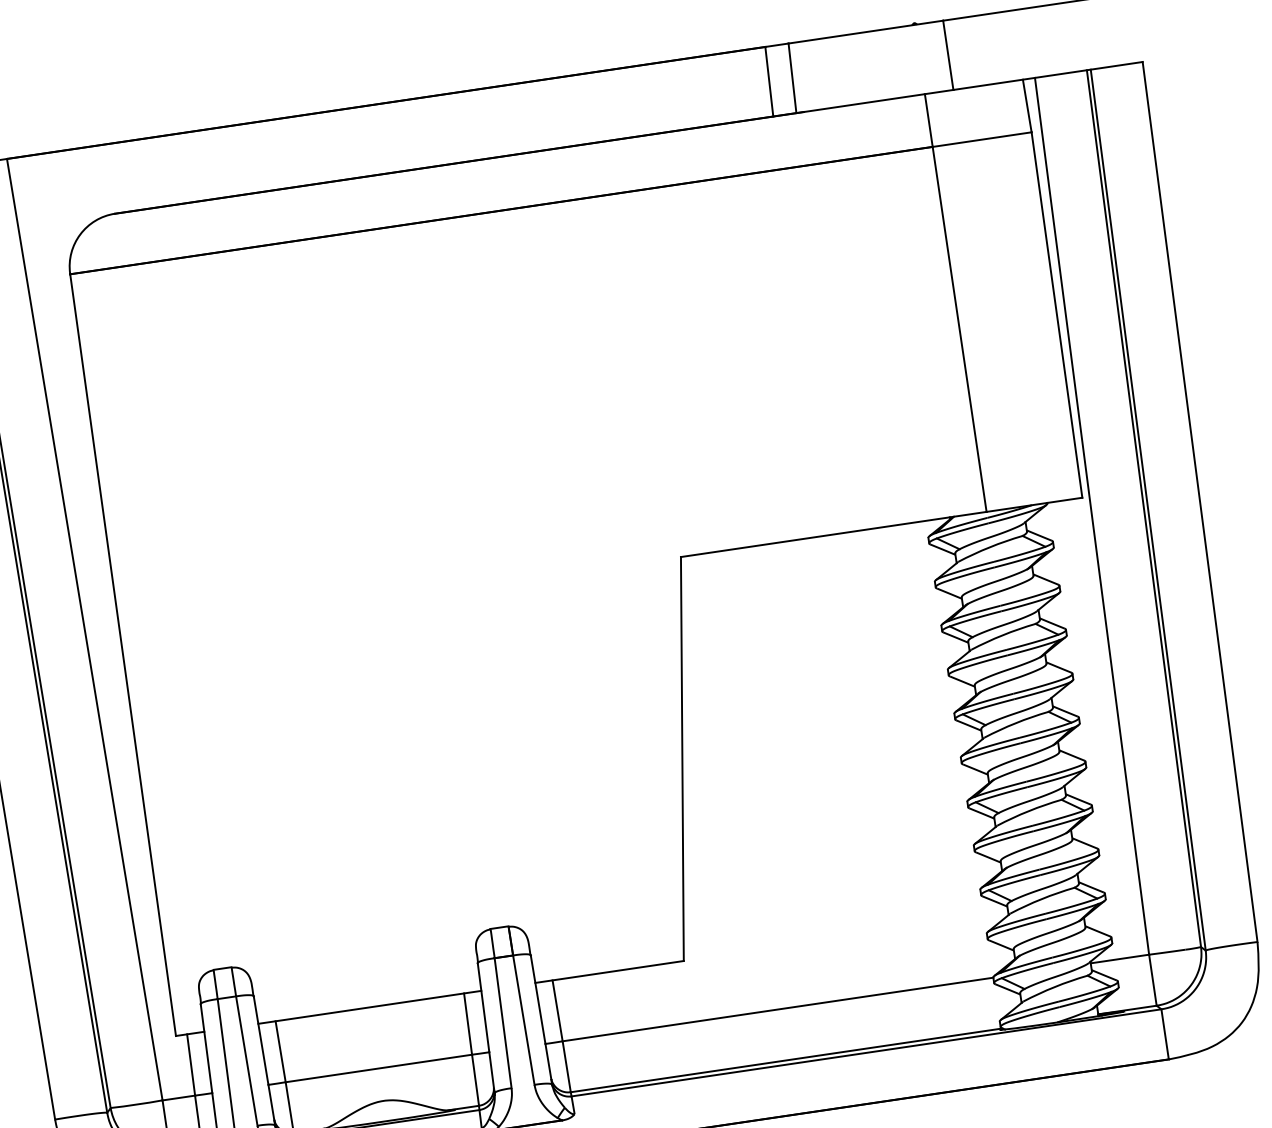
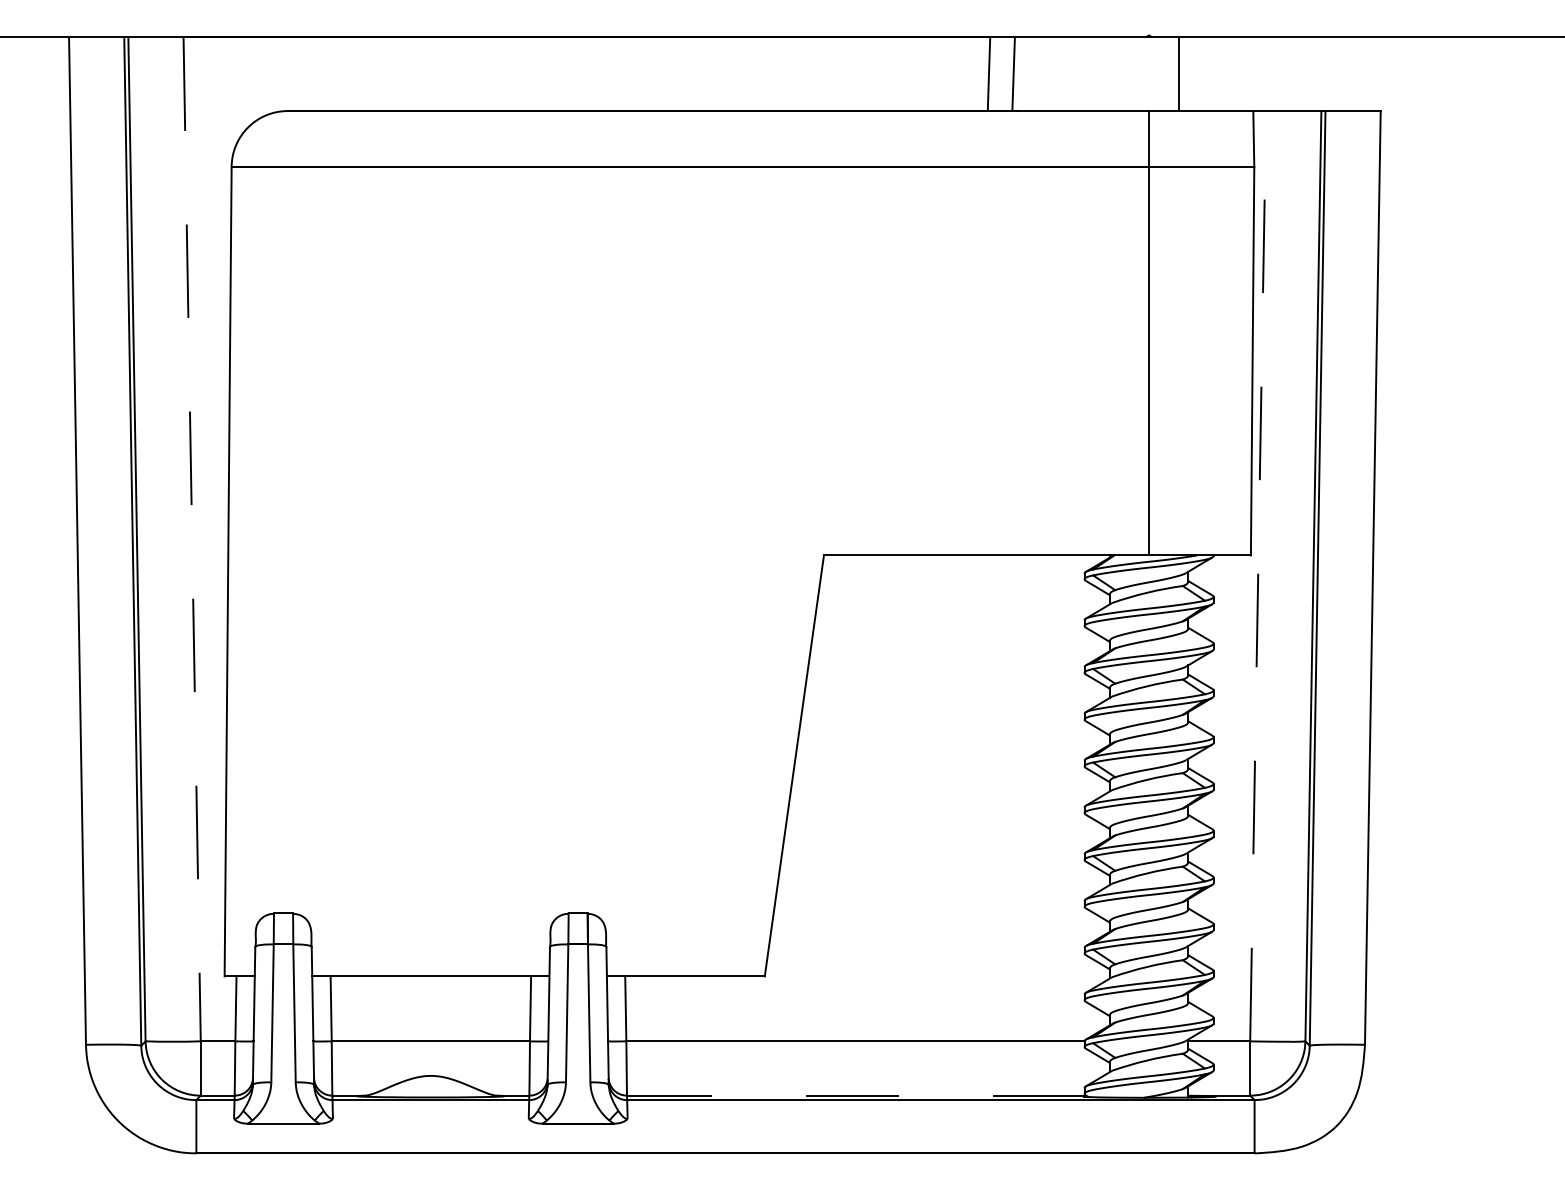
line: (1092, 515) -> (1258, 575), solid -> dashed
line: (85, 629) -> (192, 539), solid -> dashed
line: (786, 1060) -> (856, 1095), solid -> dashed

